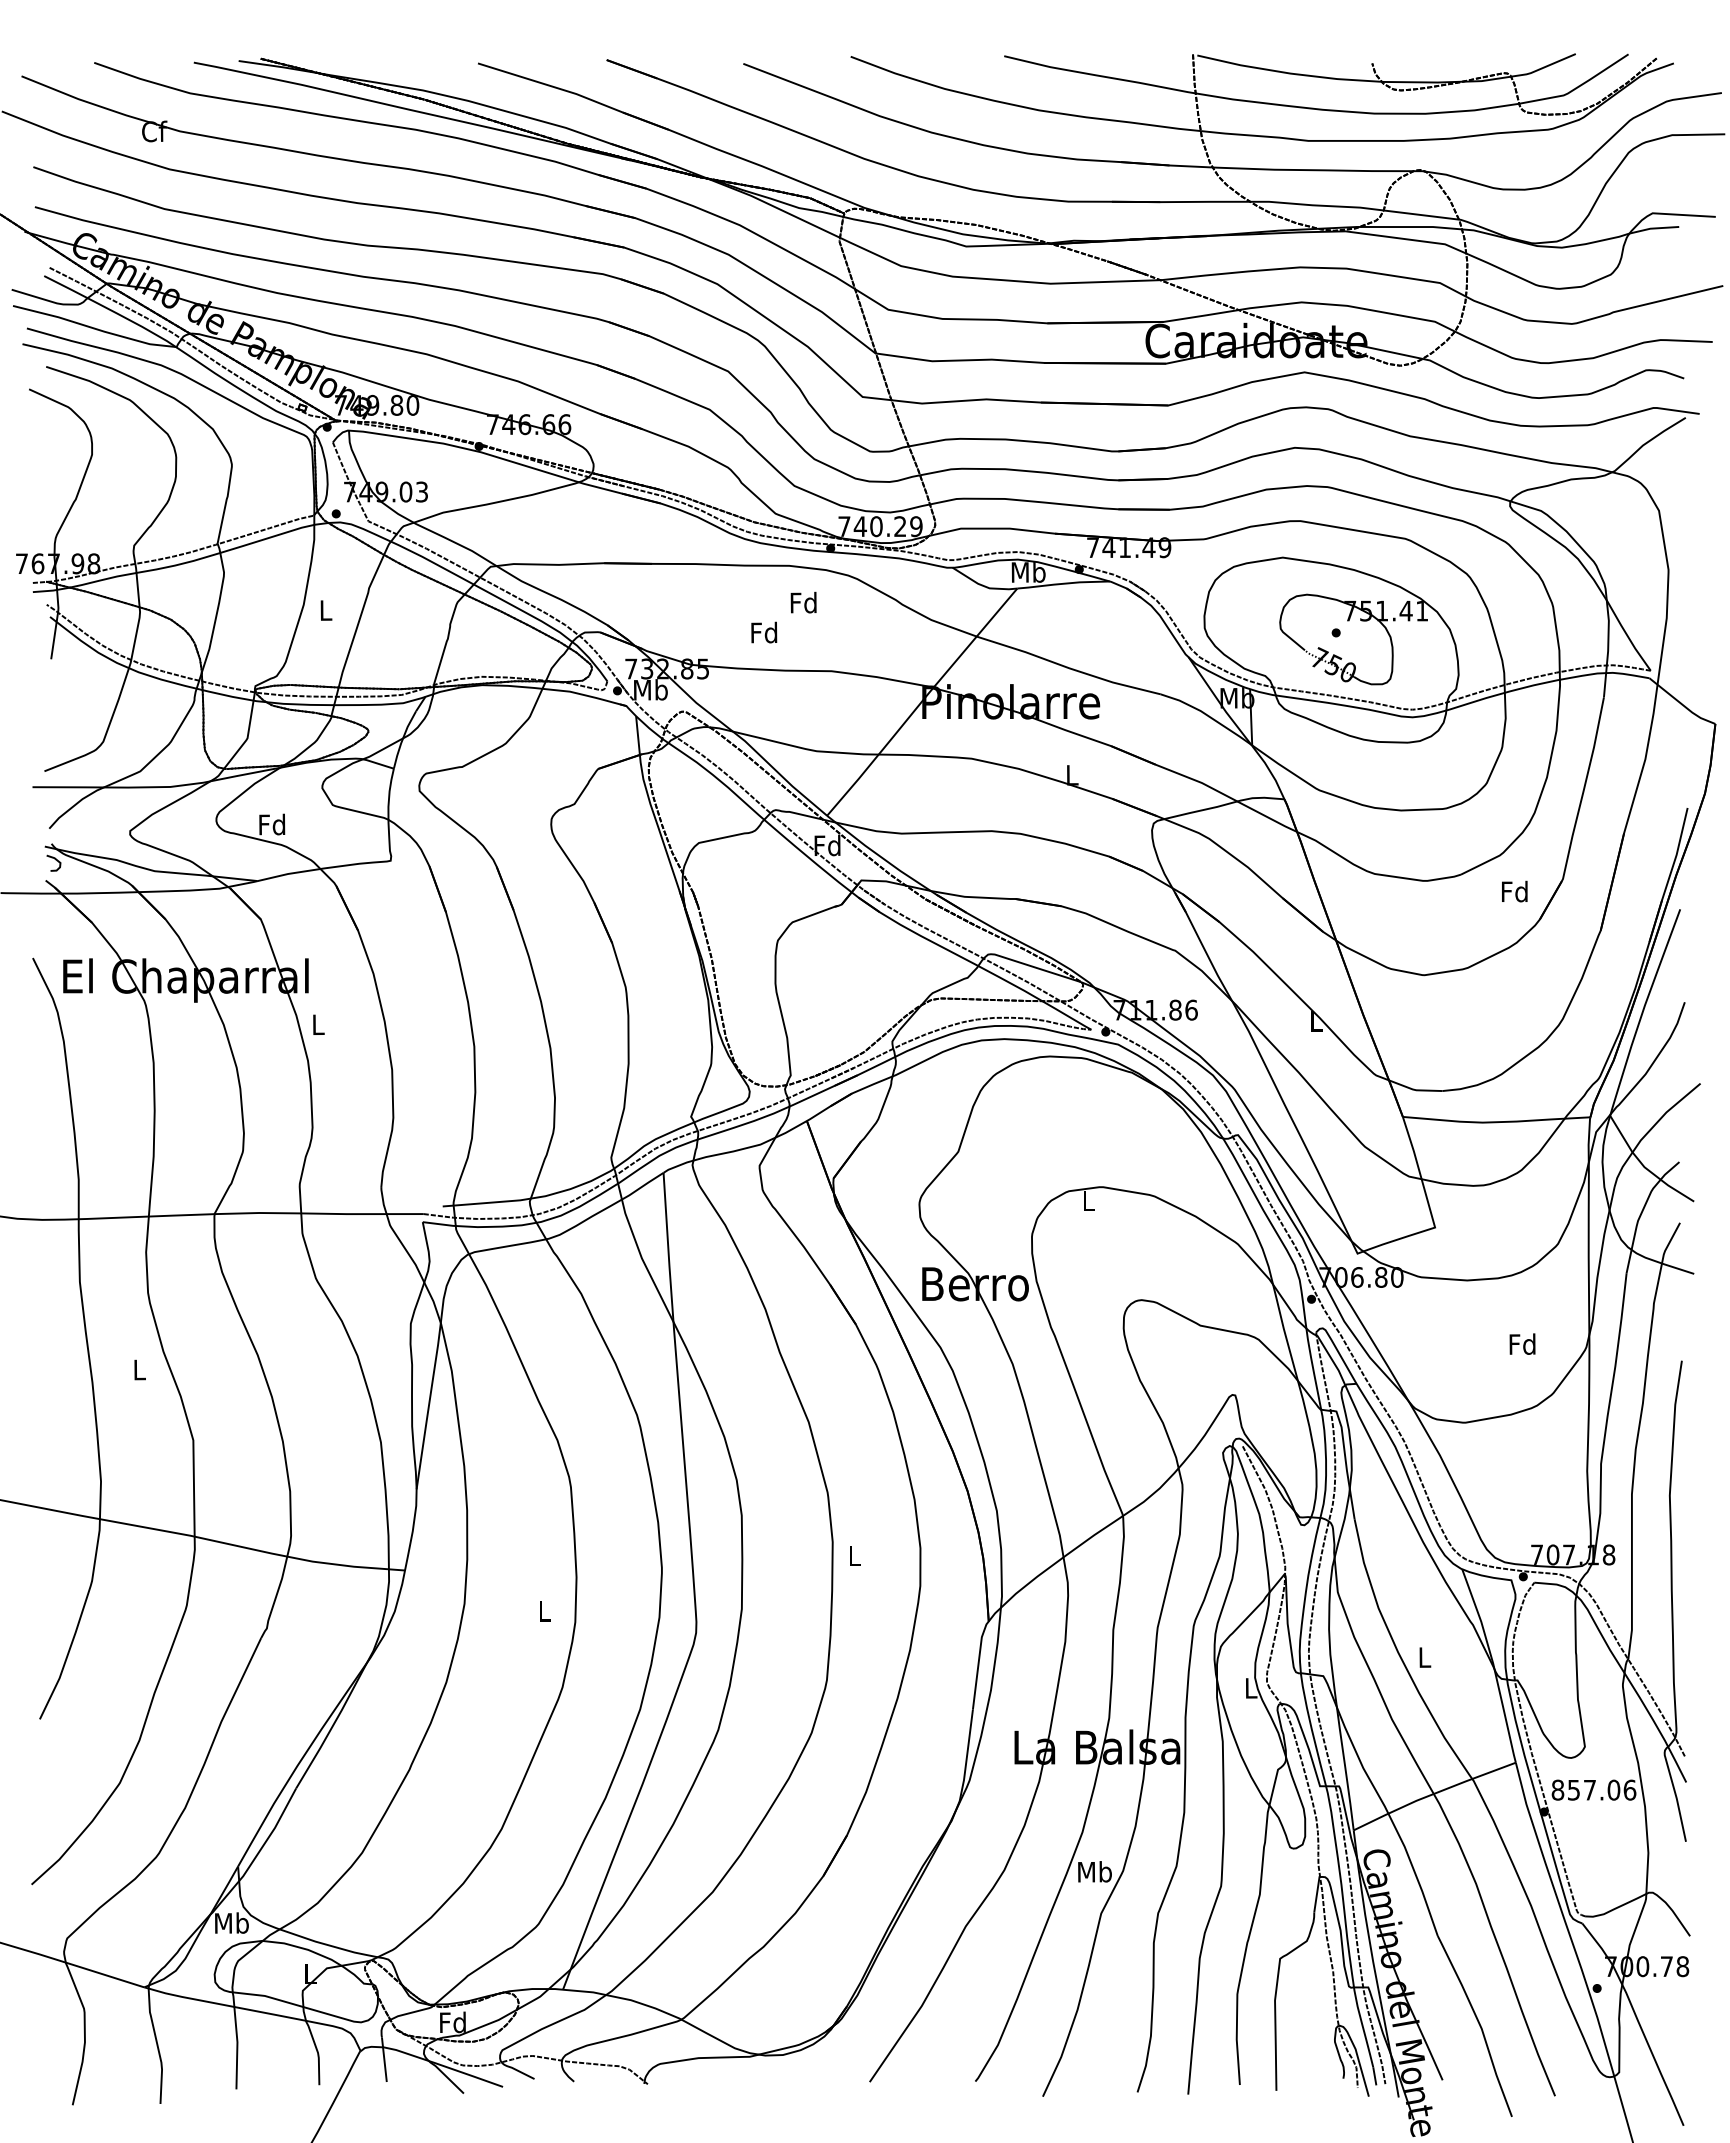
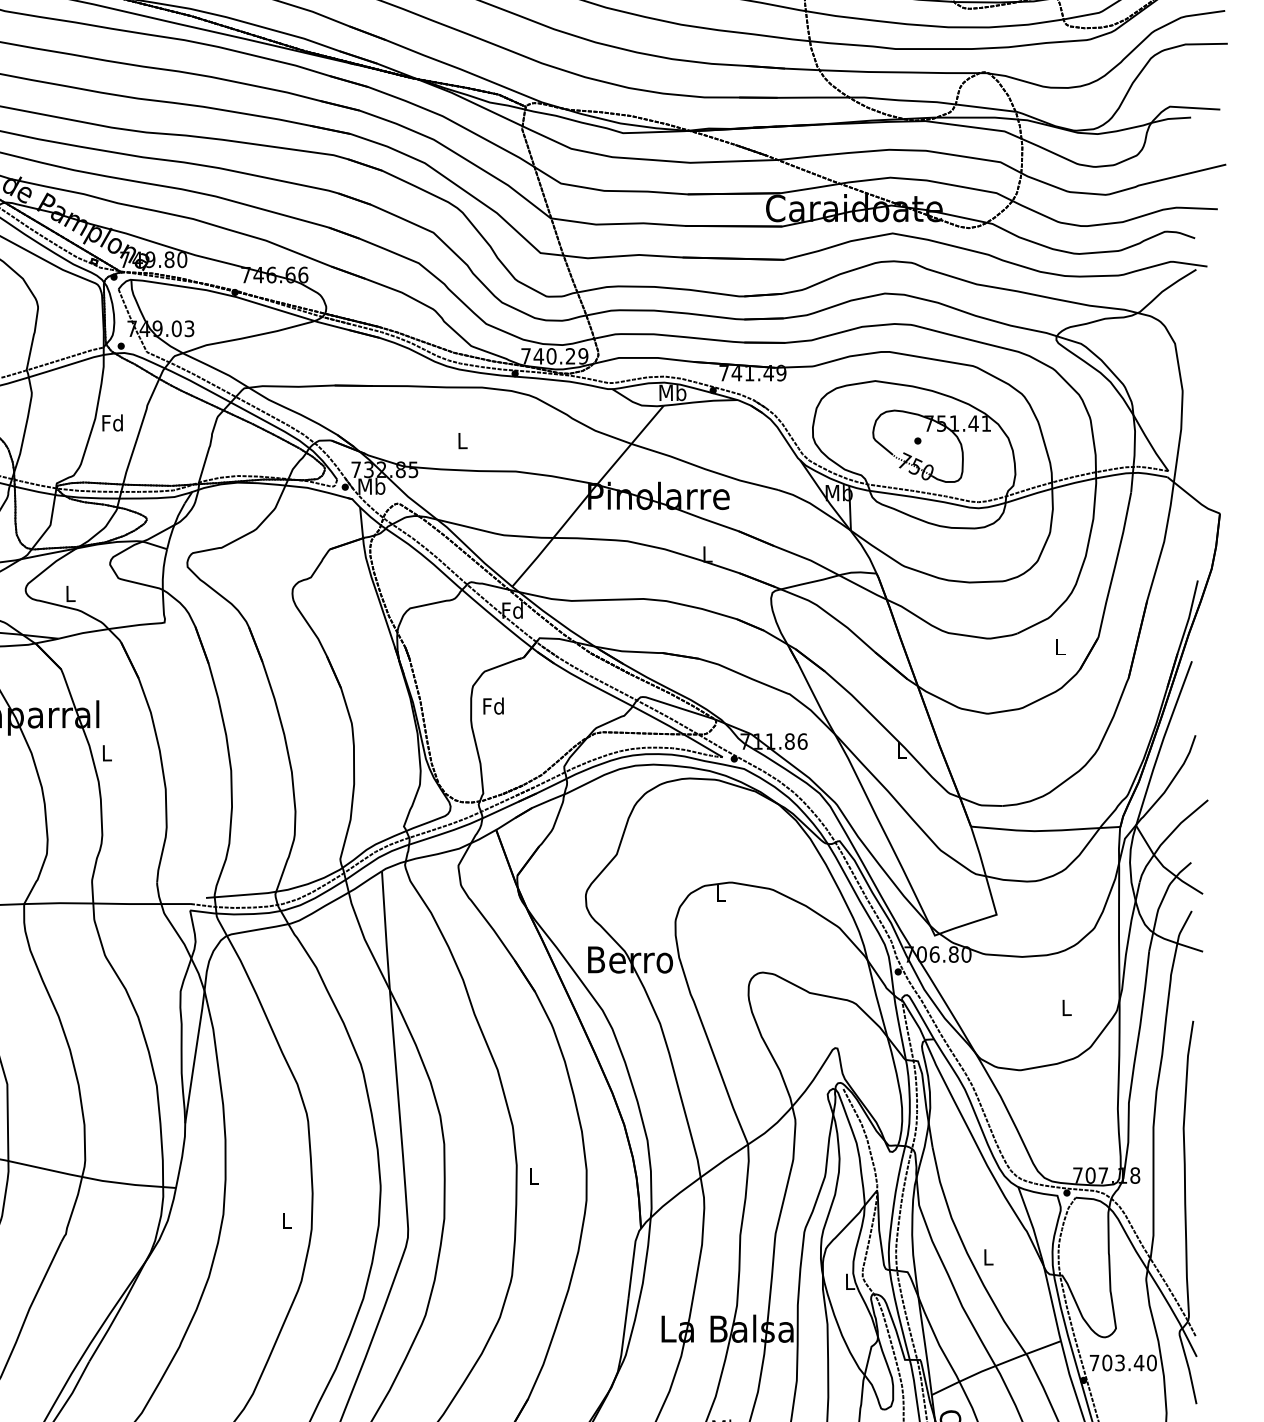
text: (803, 602) -> (493, 705), moved
text: (325, 610) -> (112, 423), L -> Fd
text: (764, 632) -> (462, 440), Fd -> L
text: (272, 824) -> (70, 593), Fd -> L
text: (1514, 891) -> (1059, 647), Fd -> L
text: (1522, 1343) -> (1066, 1007), Fd -> L
text: (1593, 1789) -> (1122, 1362), 857.06 -> 703.40

